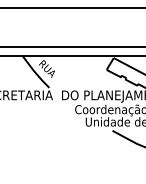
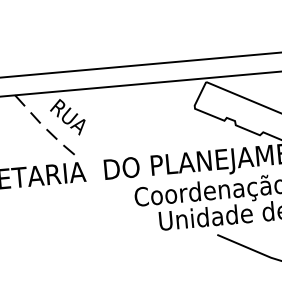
line: (35, 72) -> (44, 126), solid -> dashed

